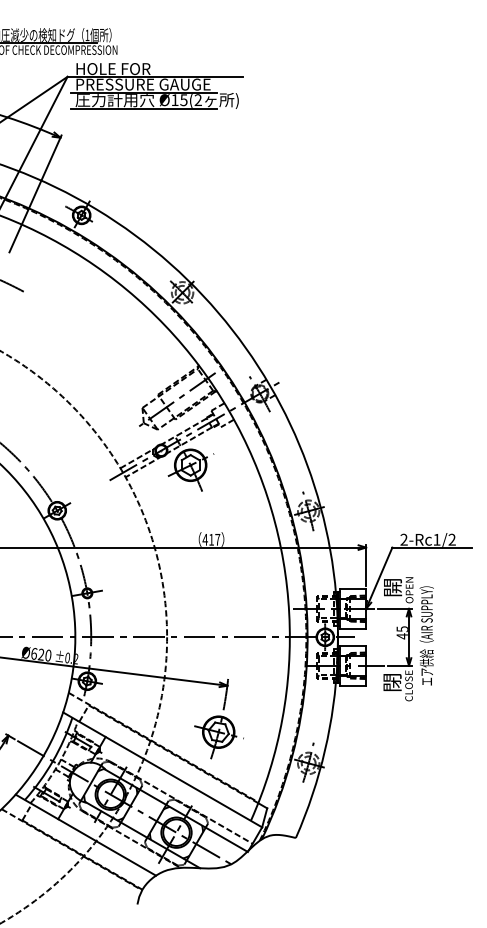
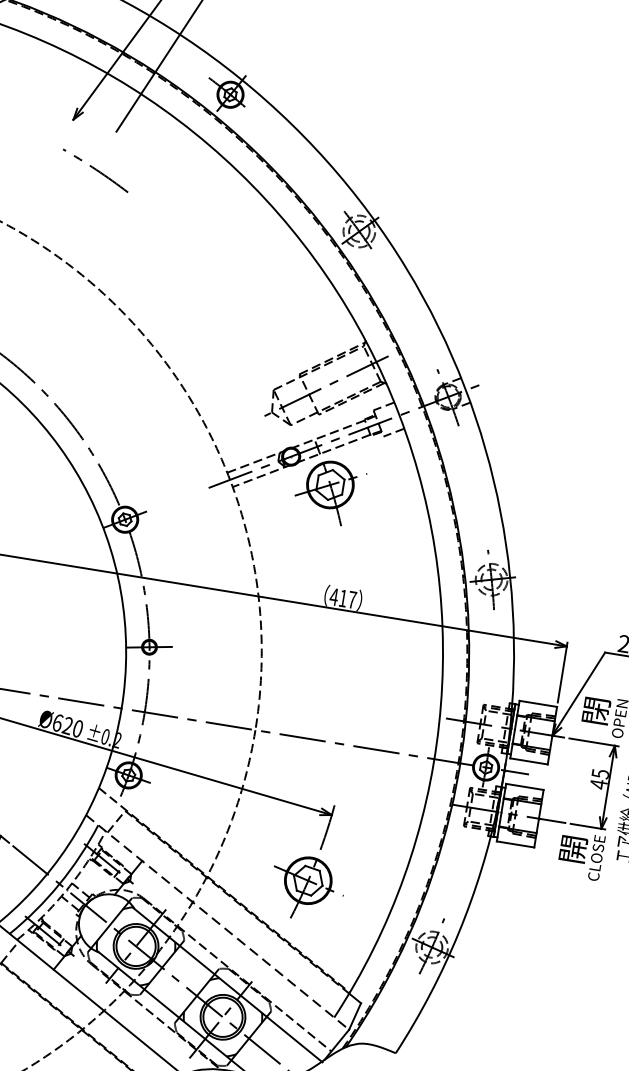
text: (395, 587) -> (600, 711), 開 -> 閉
text: (394, 682) -> (576, 849), 閉 -> 開
line: (162, 769) -> (217, 921), solid -> dashed

